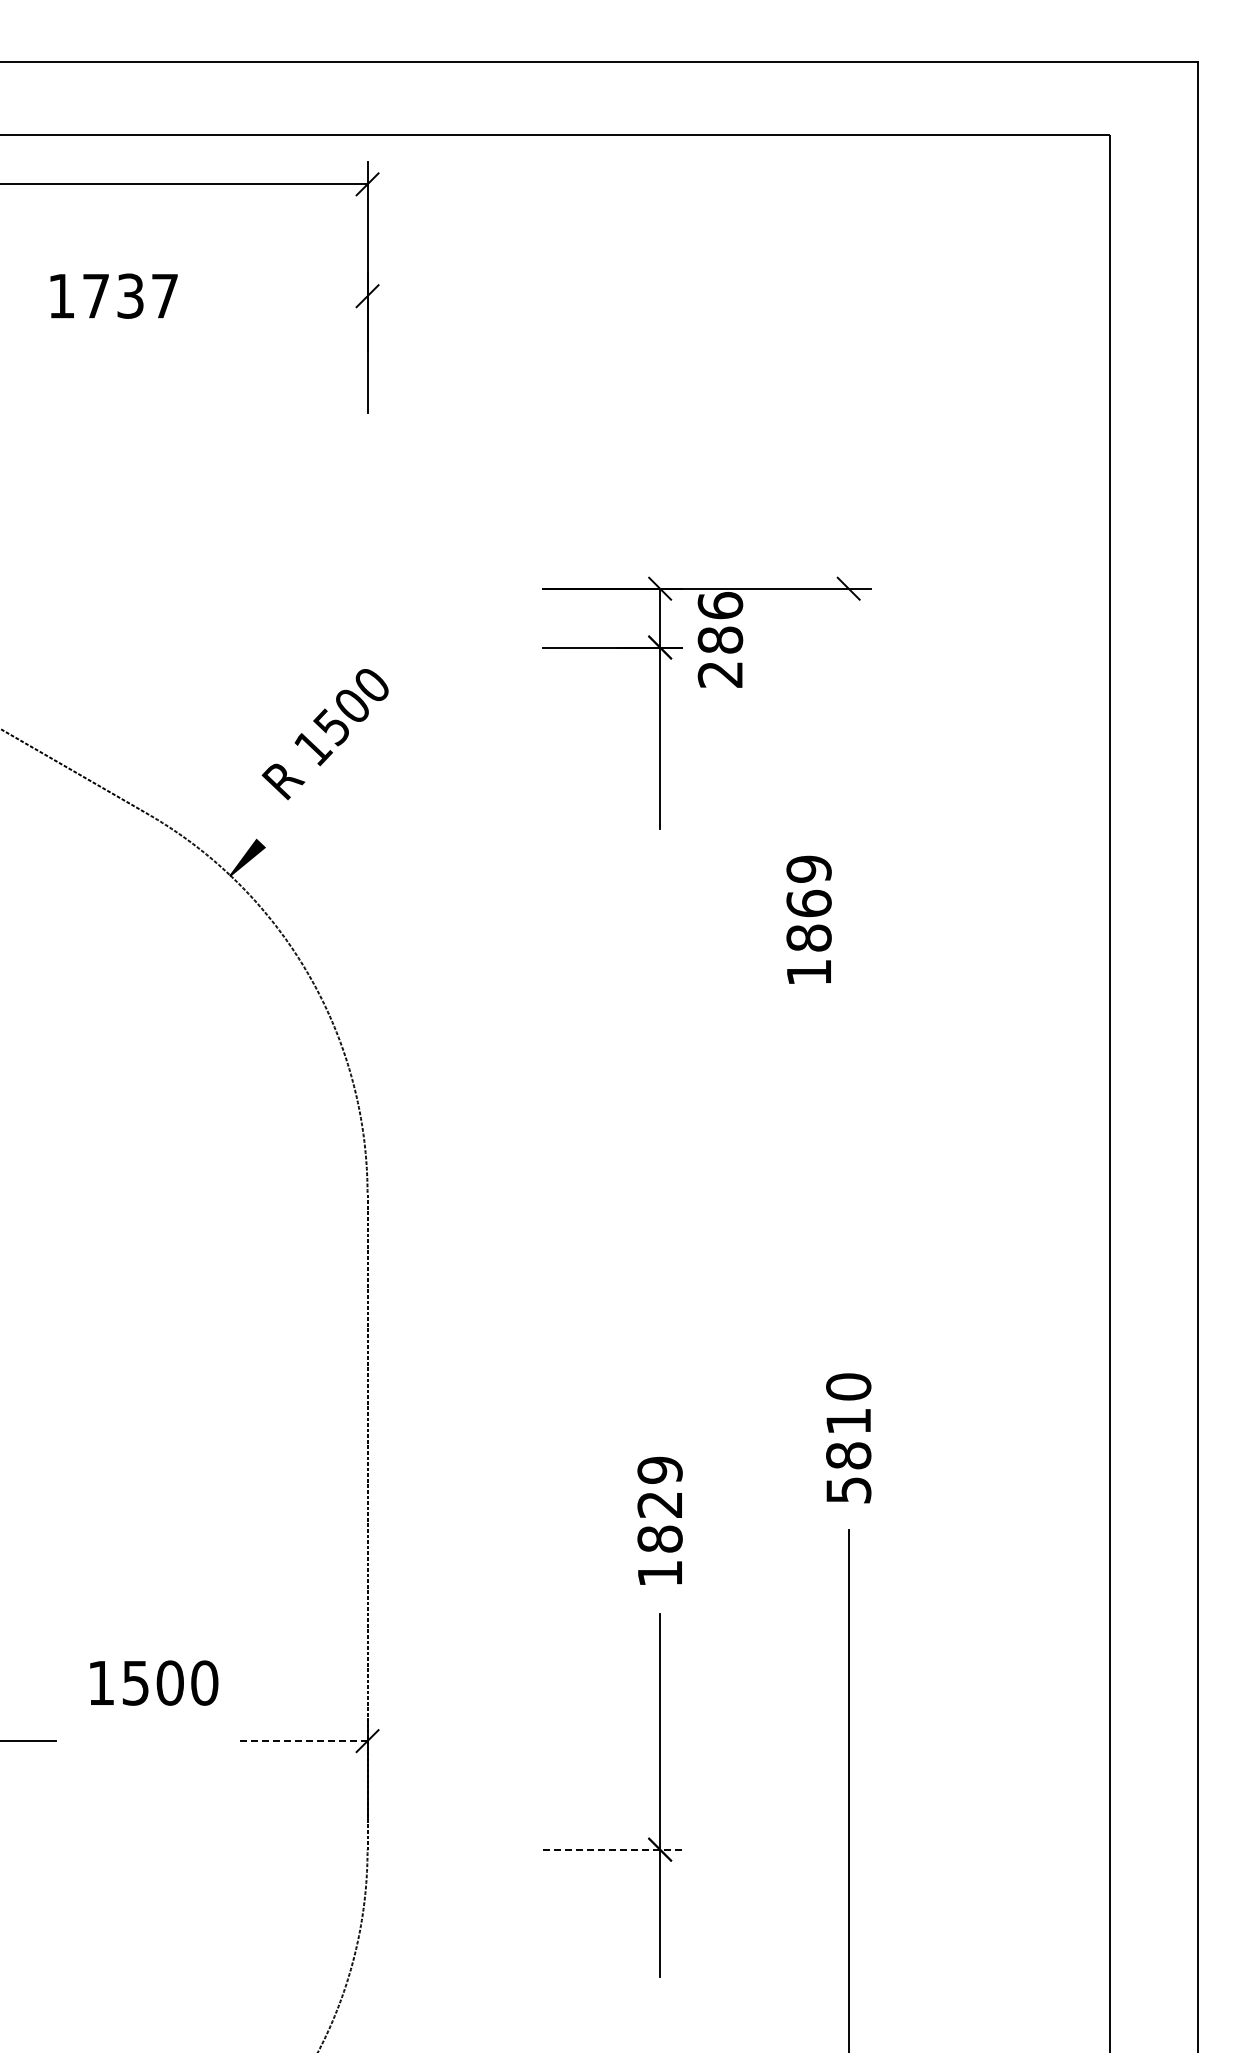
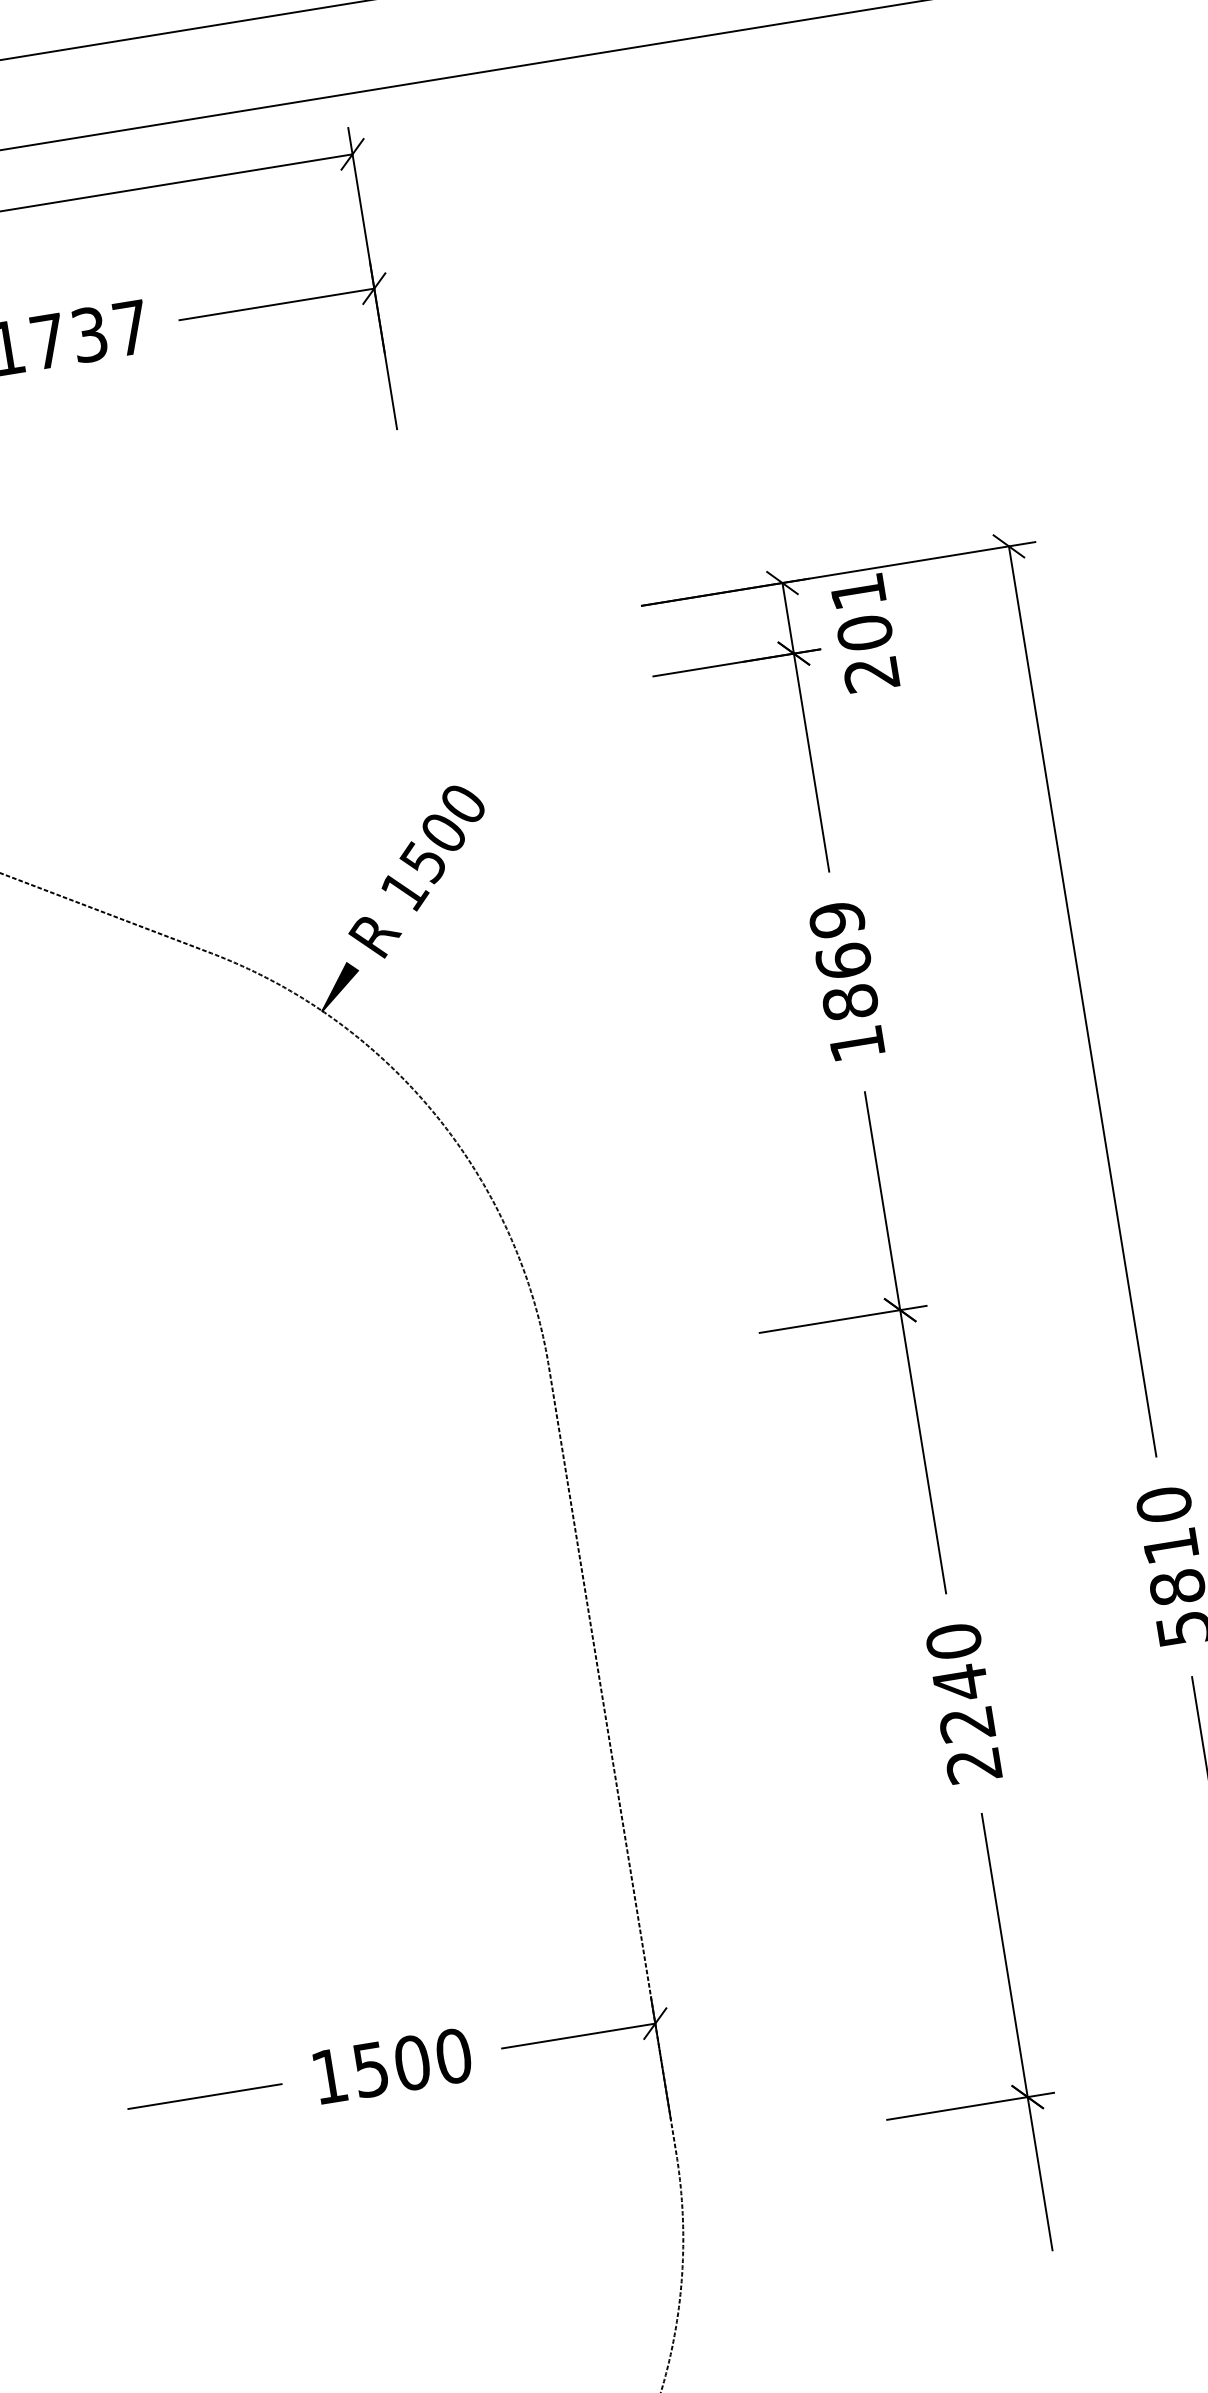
line: (286, 296) -> (277, 304), added
text: (720, 622) -> (861, 611), 286 -> 201
text: (324, 734) -> (415, 872), moved
text: (808, 919) -> (846, 980), moved
line: (848, 967) -> (1082, 1001), added
part: (612, 1194) -> (843, 1319), added
text: (659, 1521) -> (963, 1703), 1829 -> 2240
text: (154, 1682) -> (393, 2065), moved
line: (303, 1741) -> (578, 2036), dashed -> solid
line: (613, 1849) -> (971, 2105), dashed -> solid

